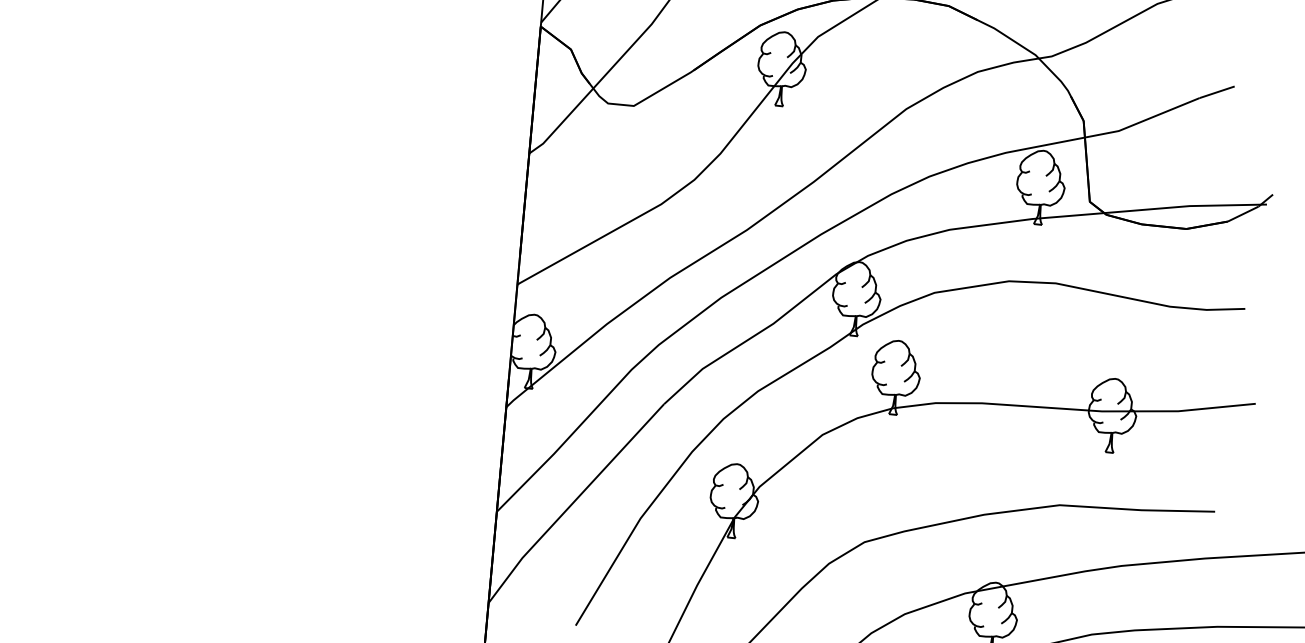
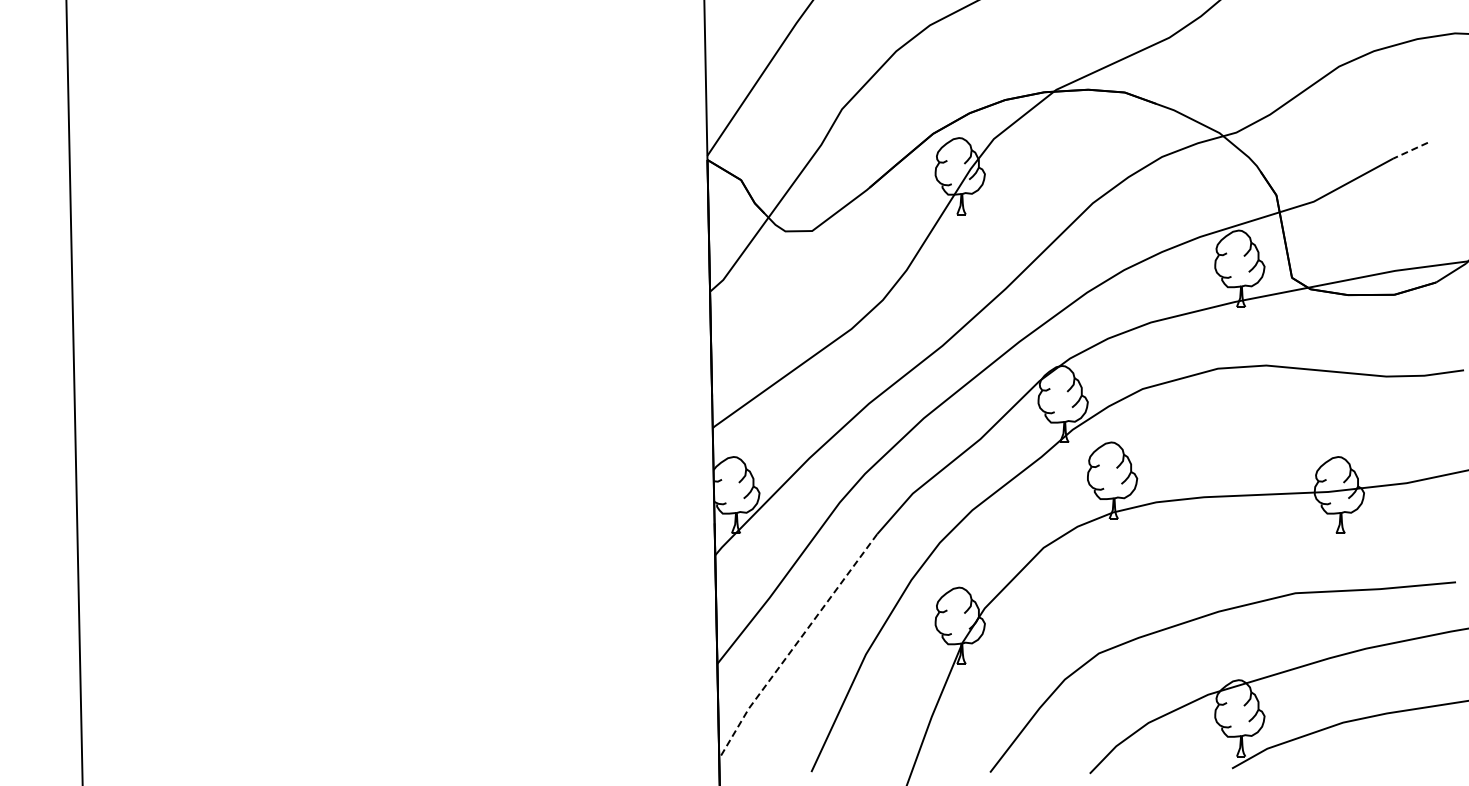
line: (1217, 92) -> (1410, 150), solid -> dashed
line: (573, 502) -> (795, 645), solid -> dashed

